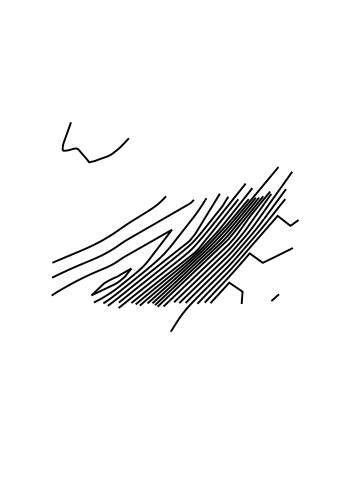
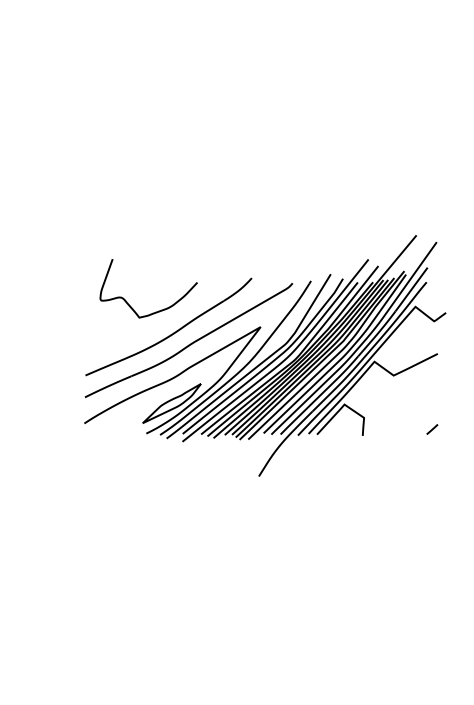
curve: (100, 157) -> (155, 310), moved
line: (275, 297) -> (432, 429), moved

